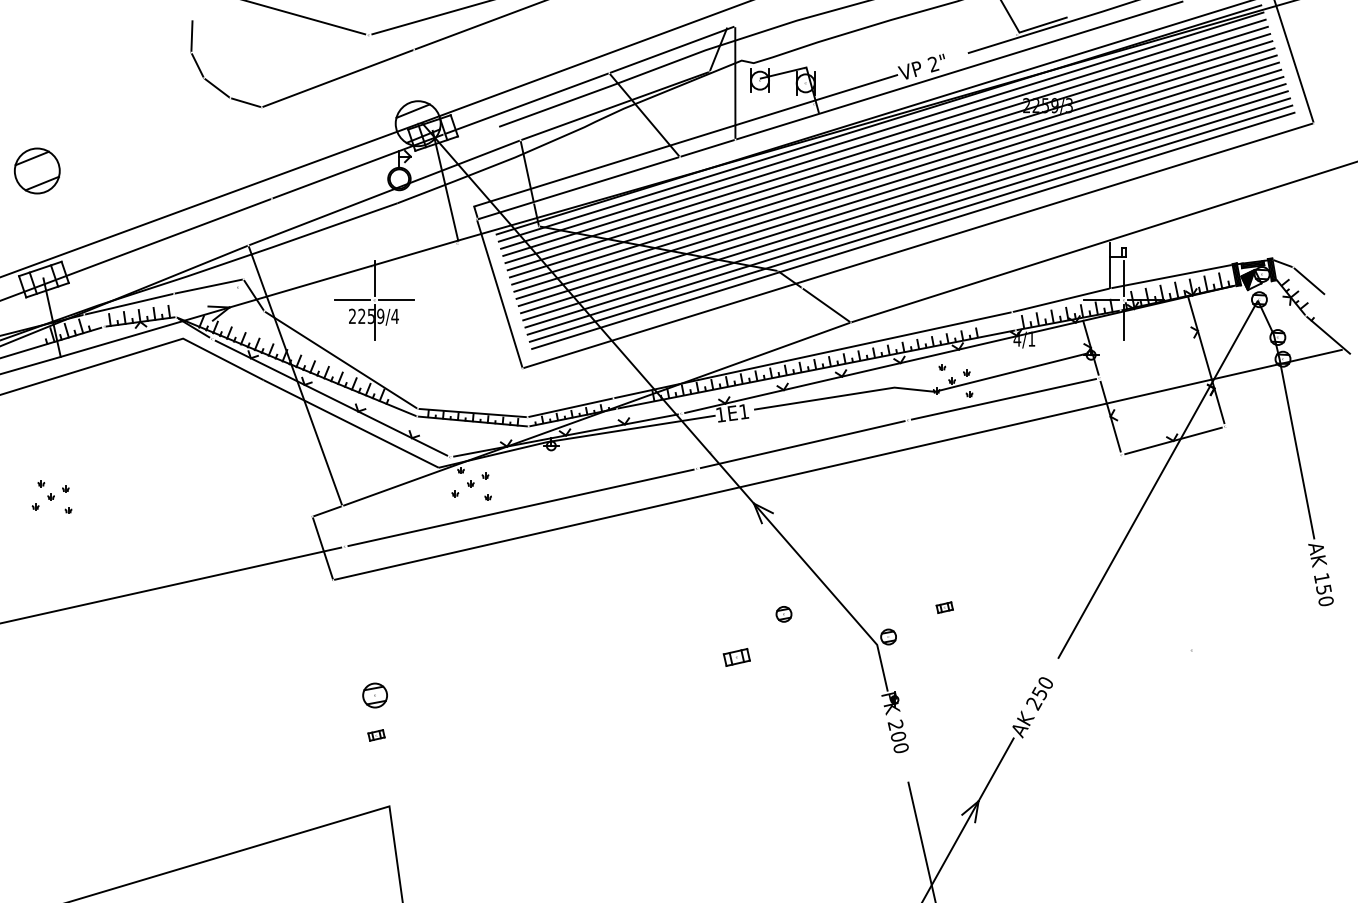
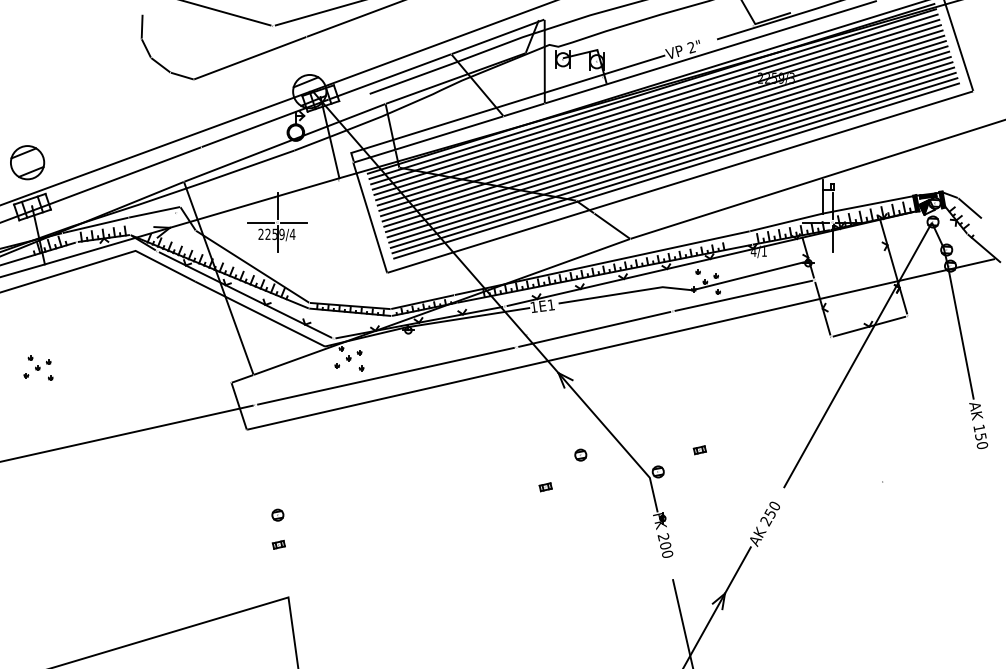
part: (37, 170) -> (27, 162), moved
part: (736, 658) -> (545, 487), size x0.62
part: (374, 694) -> (277, 514), size x0.62

